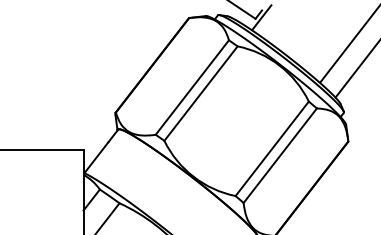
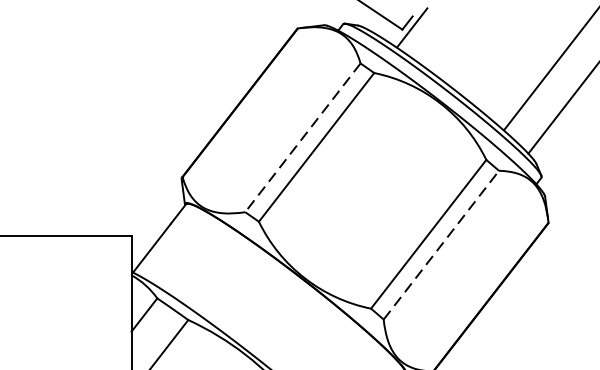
line: (192, 87) -> (303, 137), solid -> dashed
line: (280, 155) -> (441, 244), solid -> dashed

